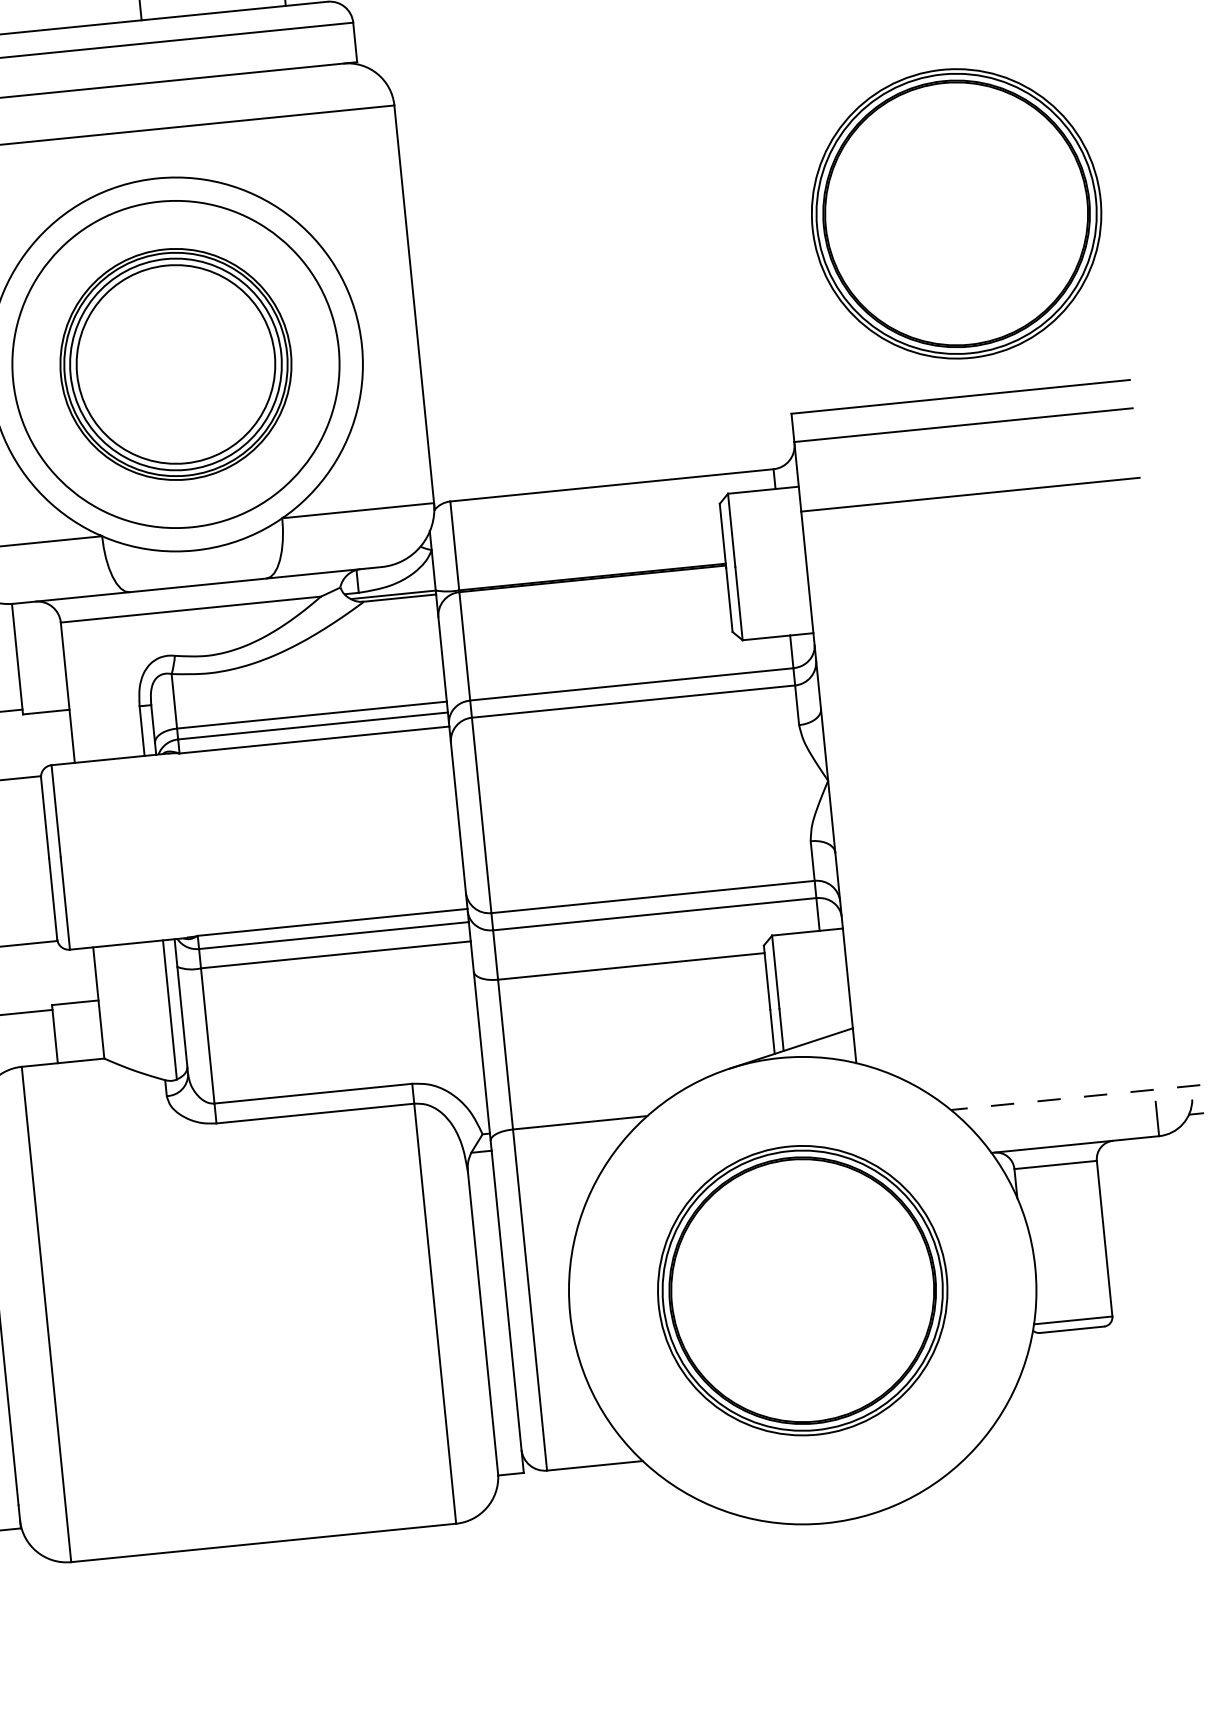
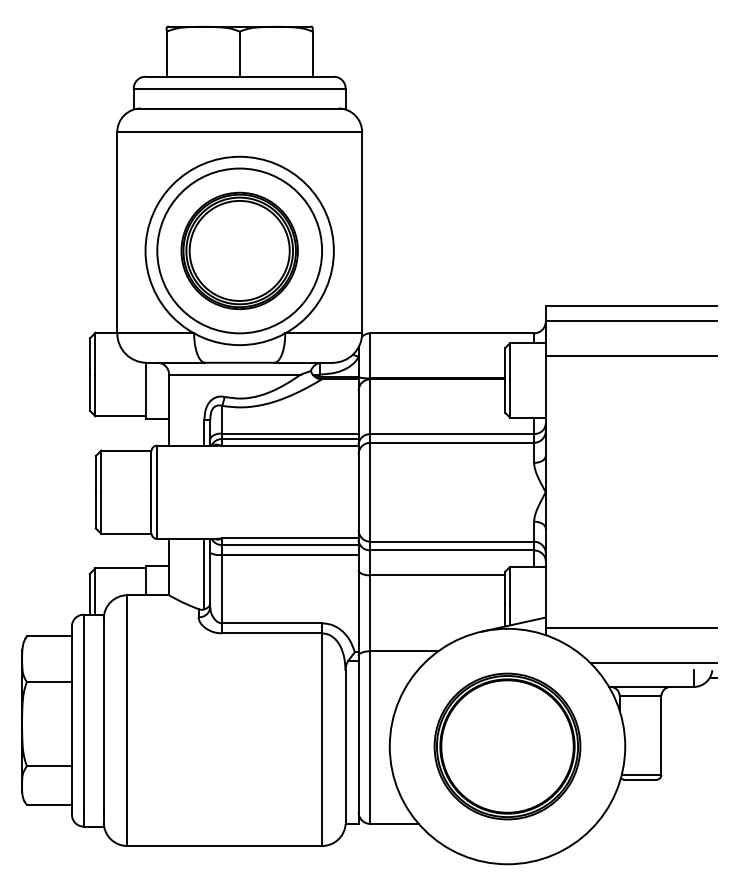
part: (956, 213) -> (638, 214), removed
line: (1024, 1033) -> (631, 628), added
line: (1074, 1097) -> (653, 663), dashed -> solid

